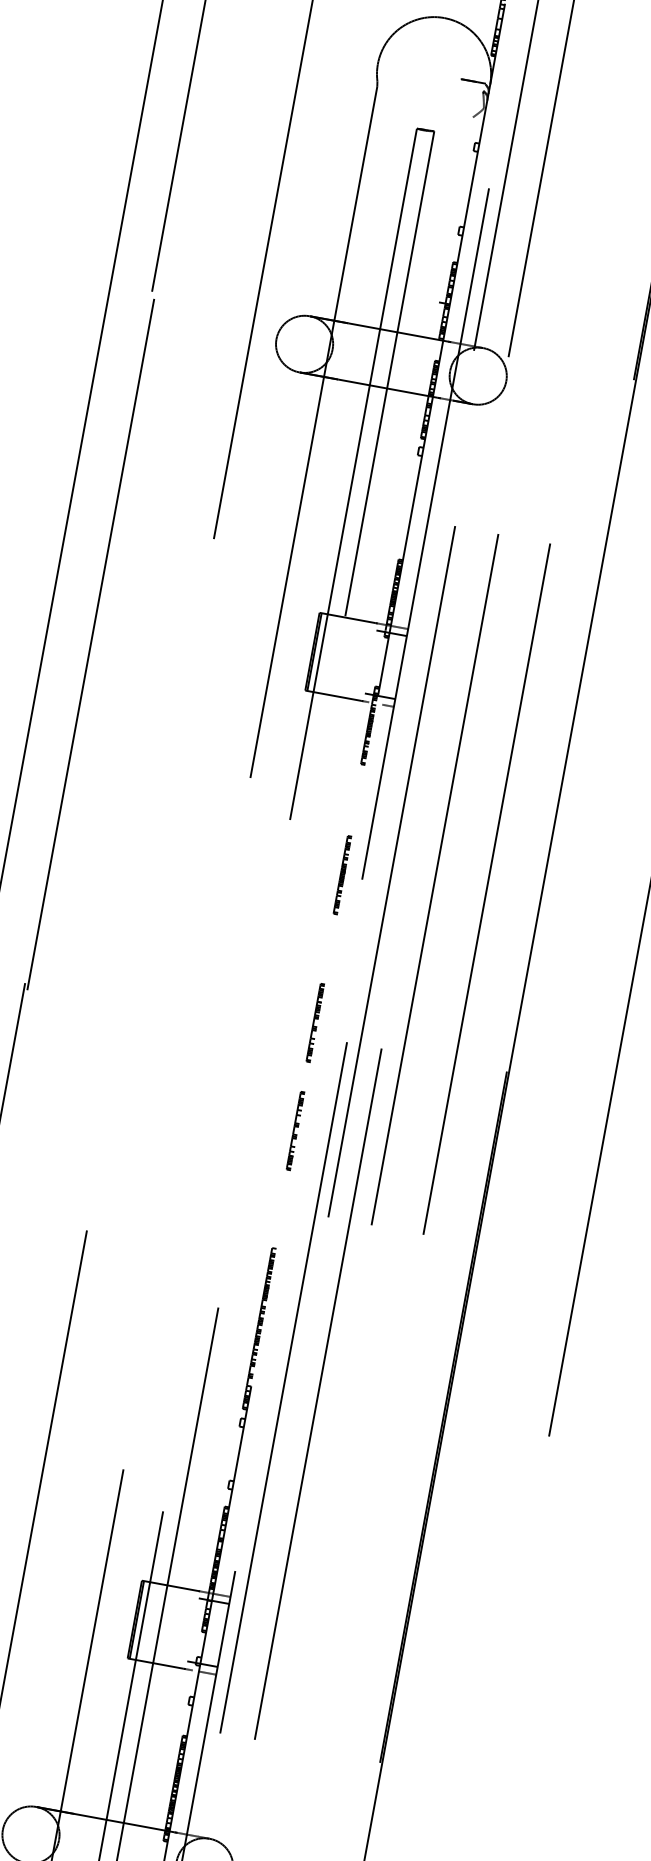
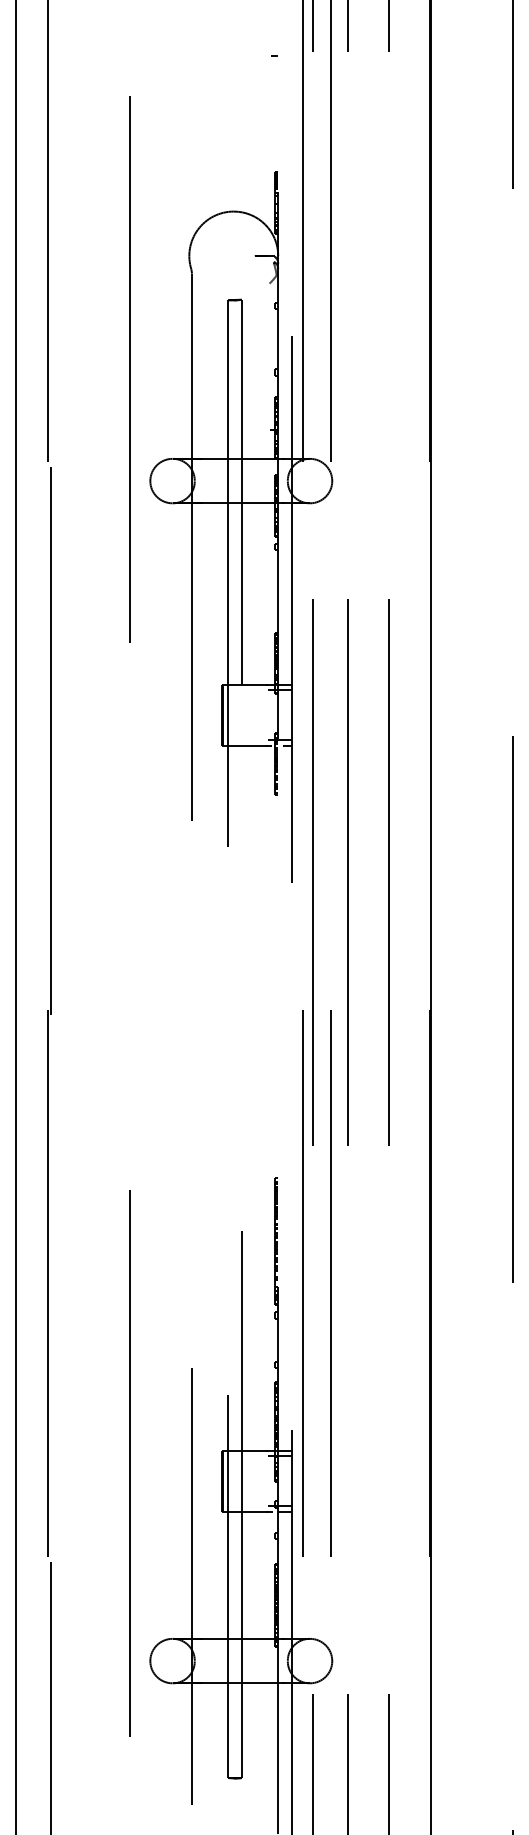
line: (341, 875) -> (275, 882), removed
line: (314, 1021) -> (275, 998), removed
line: (294, 1130) -> (275, 1084), removed

